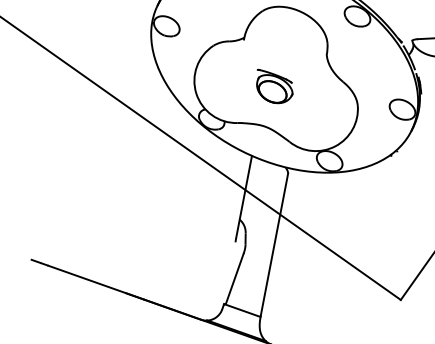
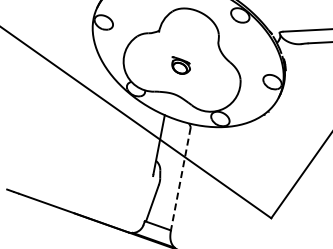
part: (273, 86) -> (180, 65), size x0.7
line: (273, 244) -> (180, 178), solid -> dashed

